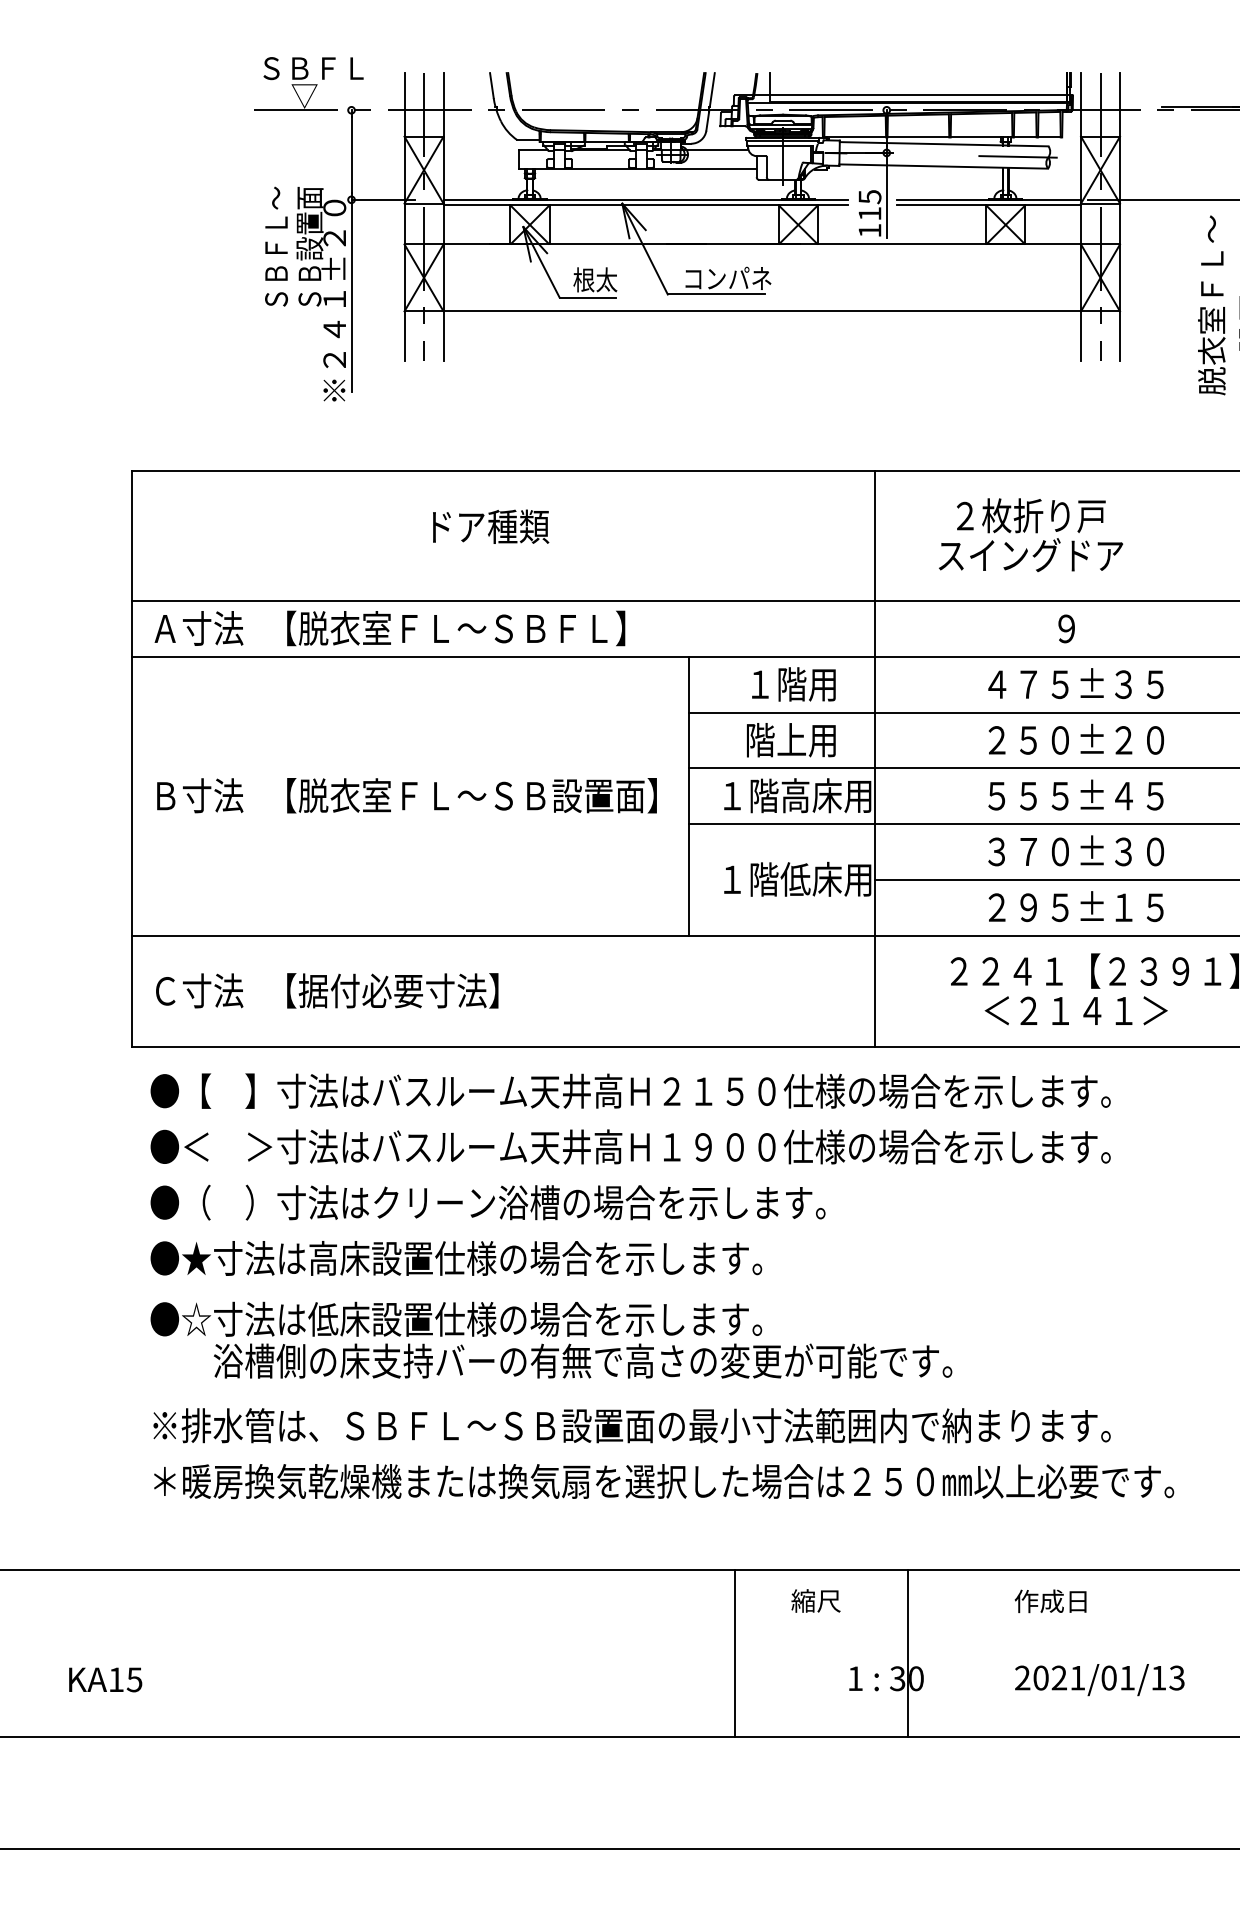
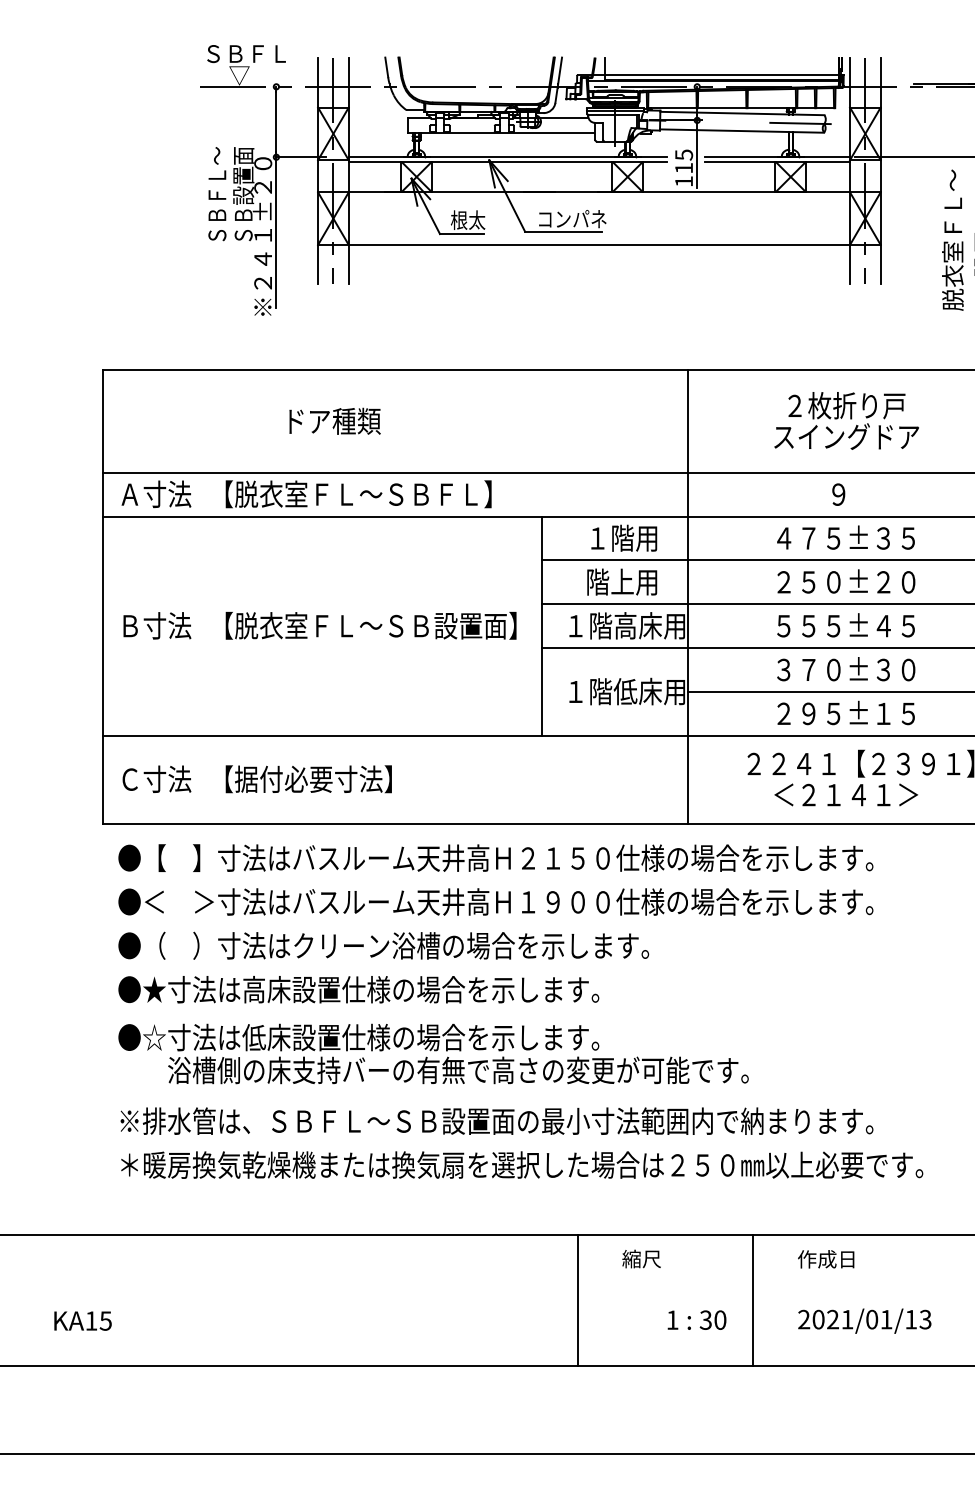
text: (490, 525) -> (334, 420), moved
text: (1030, 534) -> (846, 420), moved
line: (908, 1653) -> (753, 1300), moved

